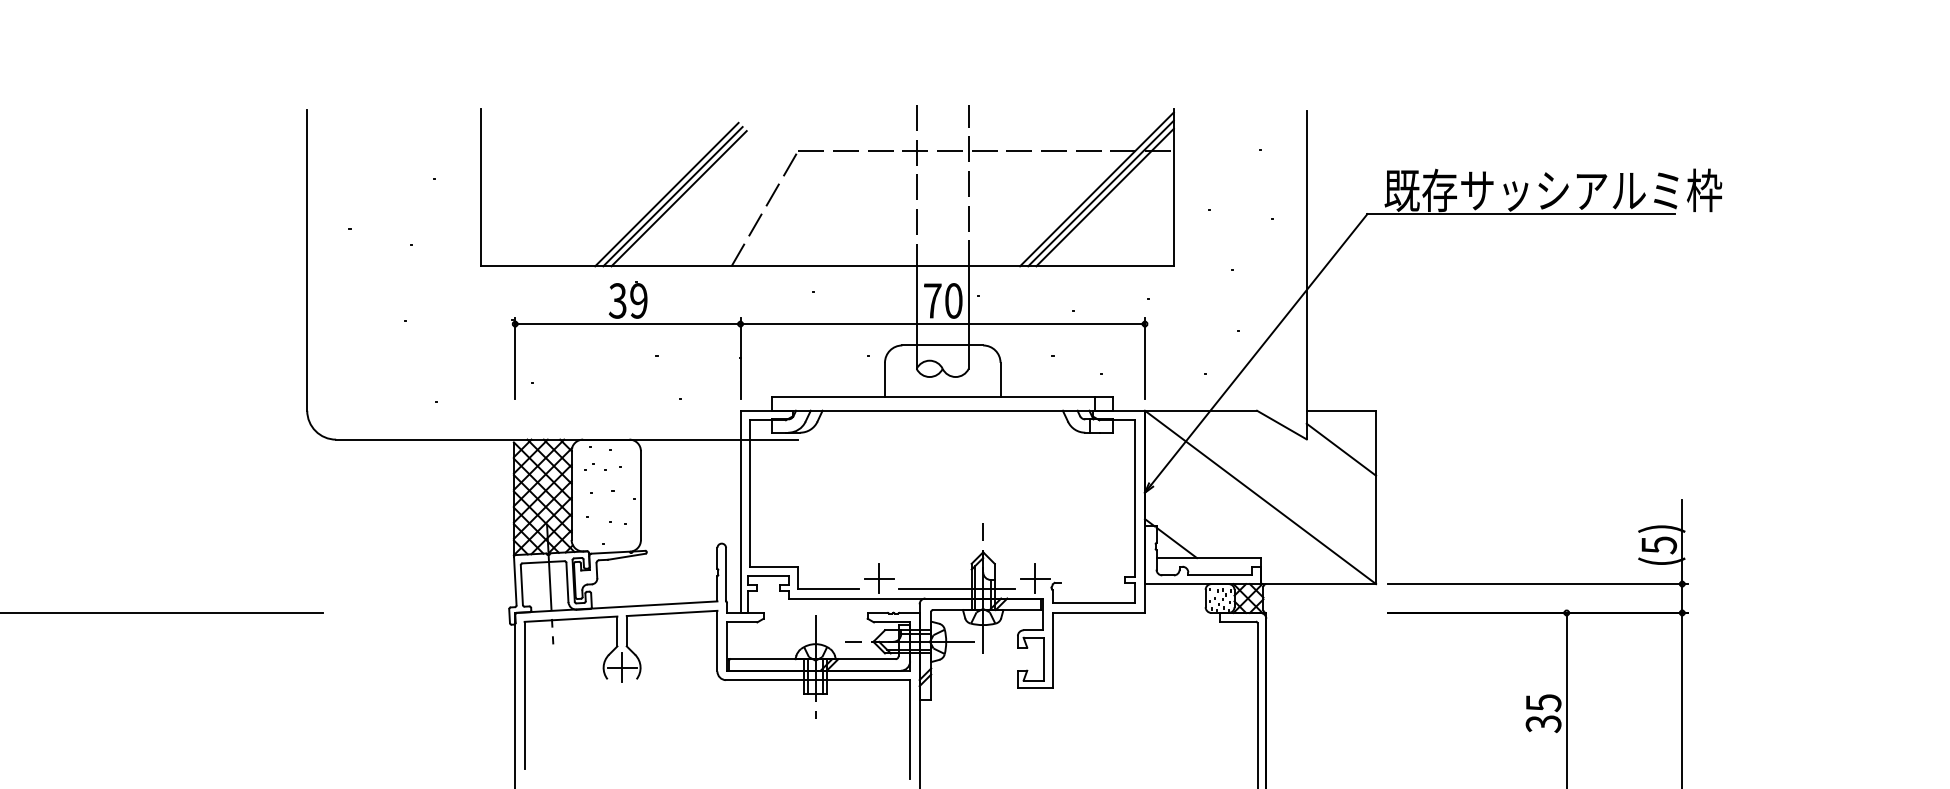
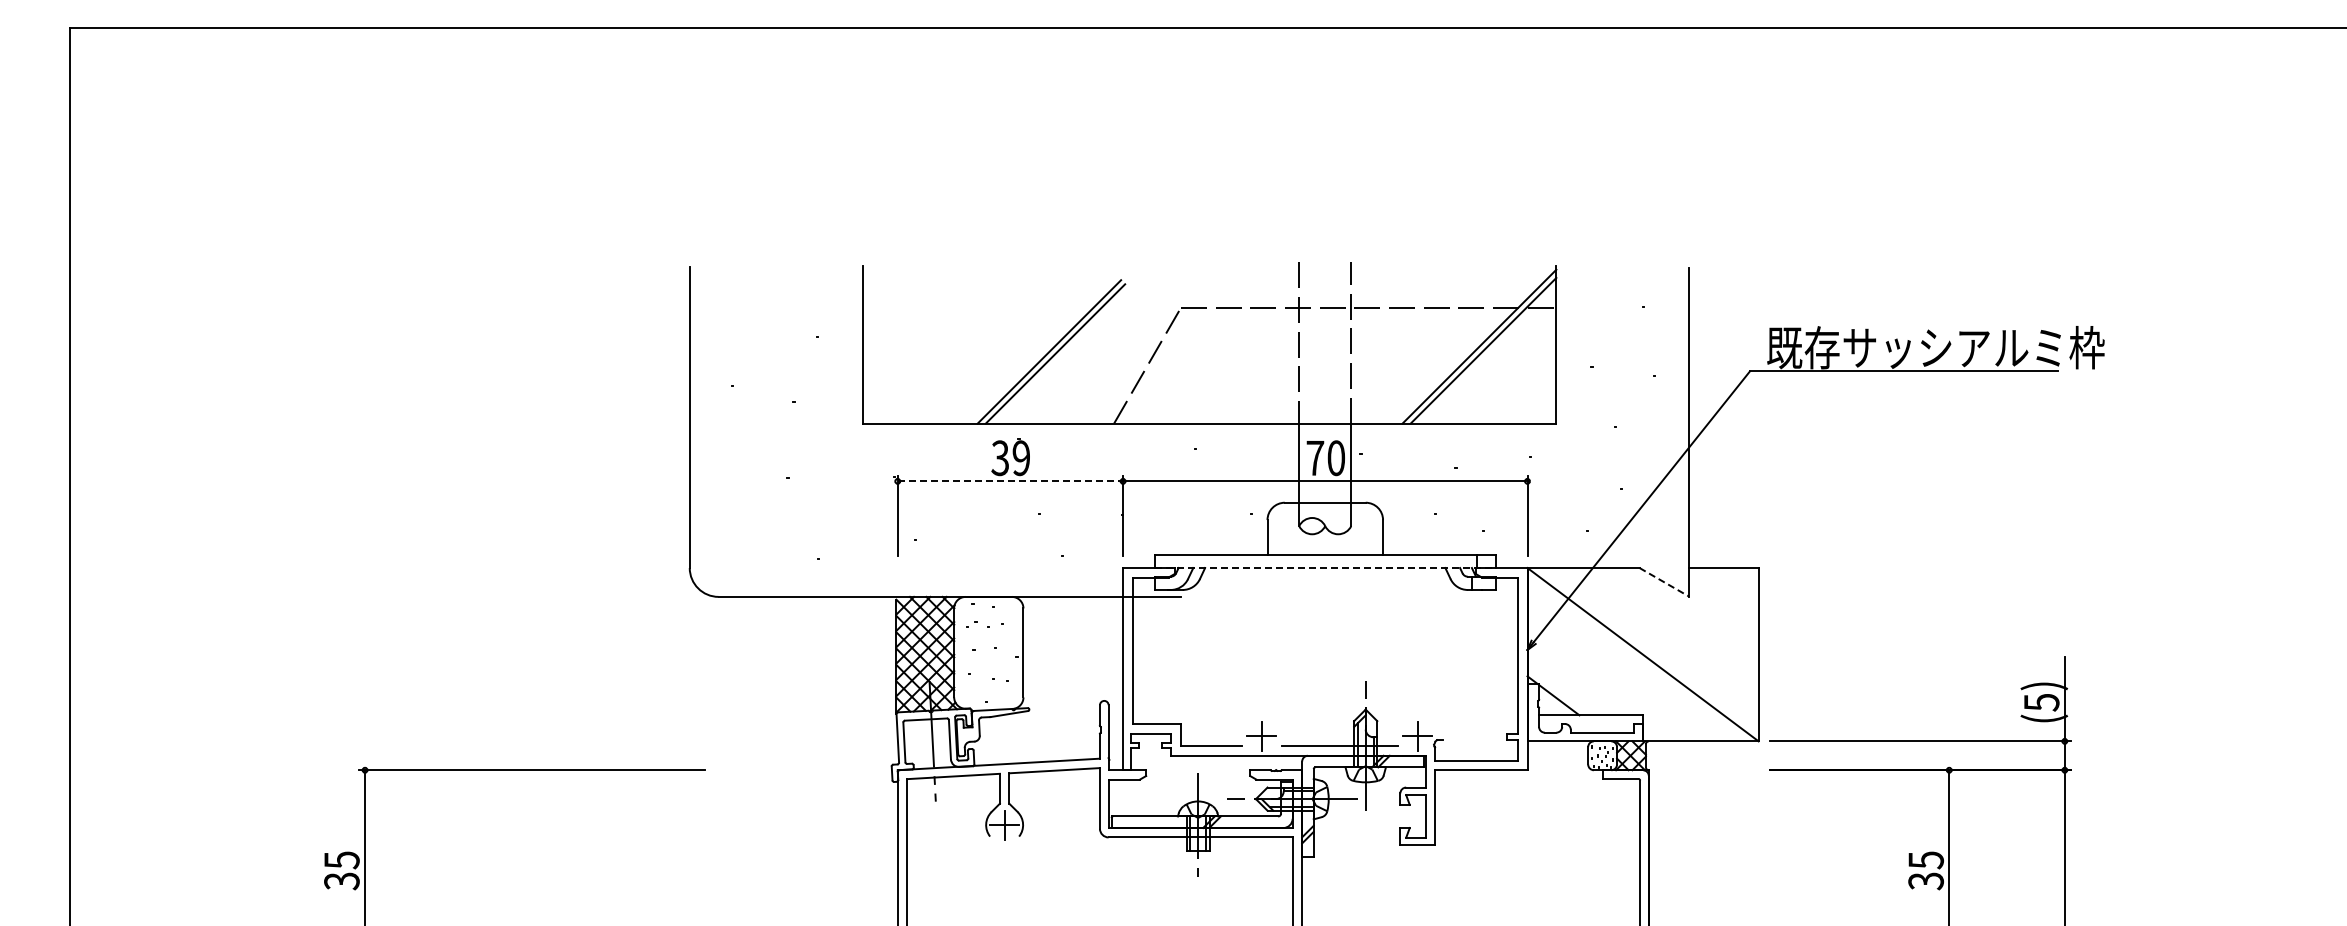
line: (1104, 197) -> (1487, 354), removed
line: (678, 198) -> (1061, 355), removed
line: (627, 324) -> (1010, 481), solid -> dashed
line: (942, 411) -> (1325, 568), solid -> dashed
line: (1281, 425) -> (1664, 582), solid -> dashed
line: (1340, 450) -> (1723, 607), removed

